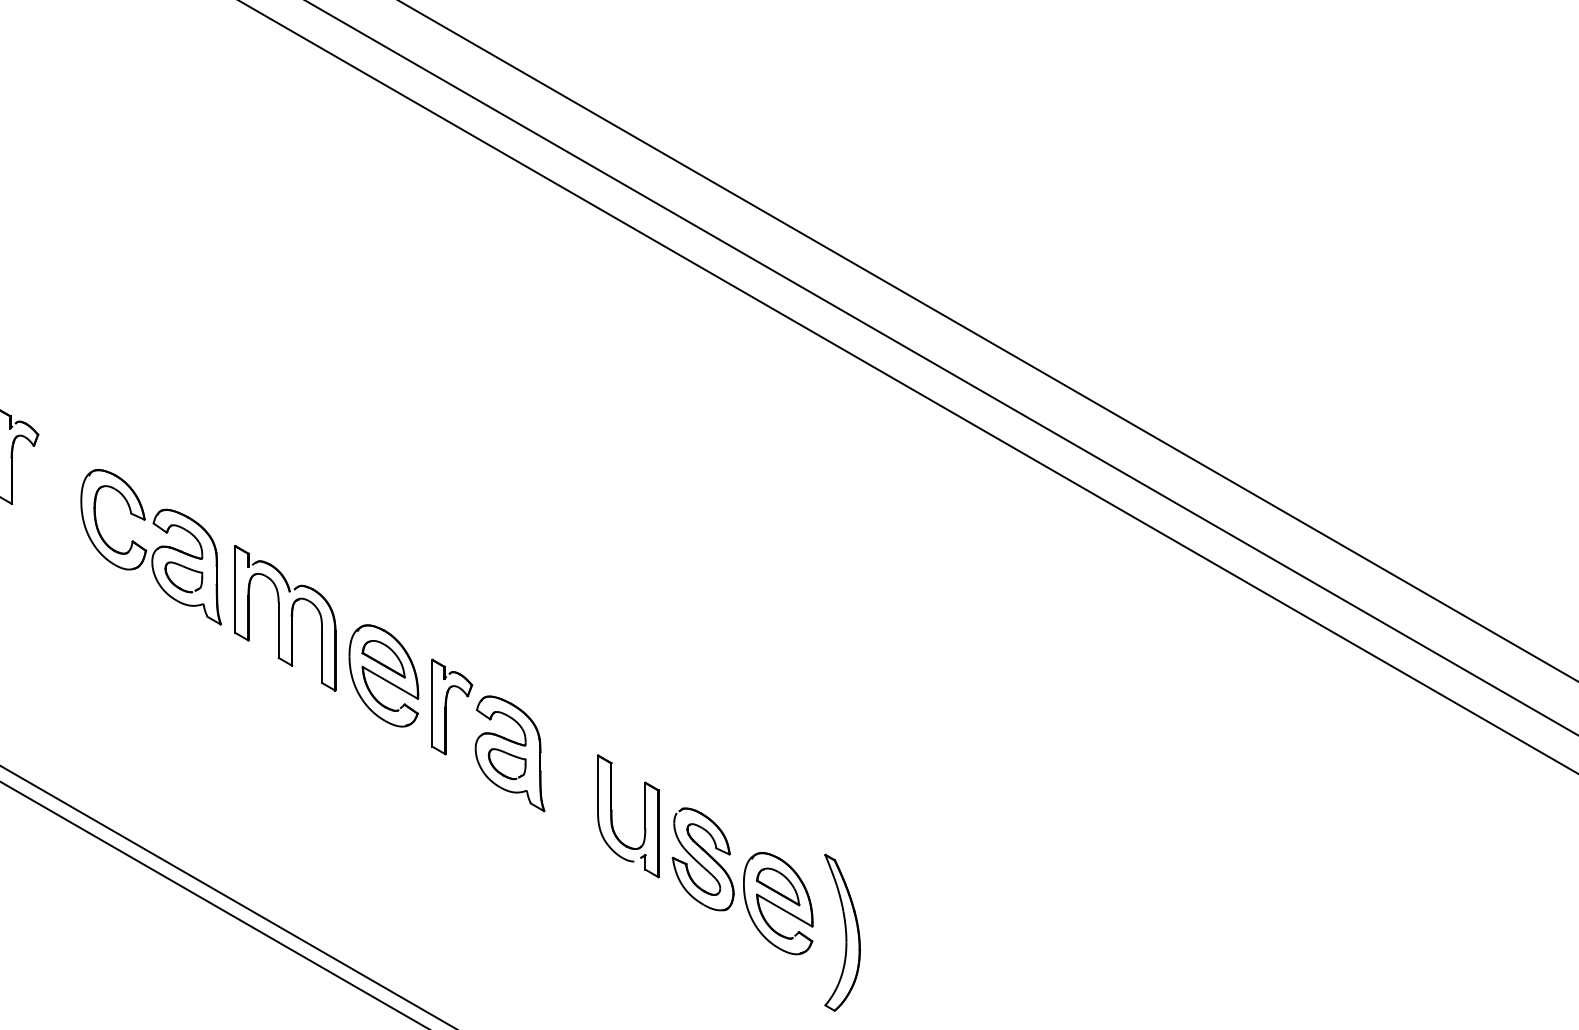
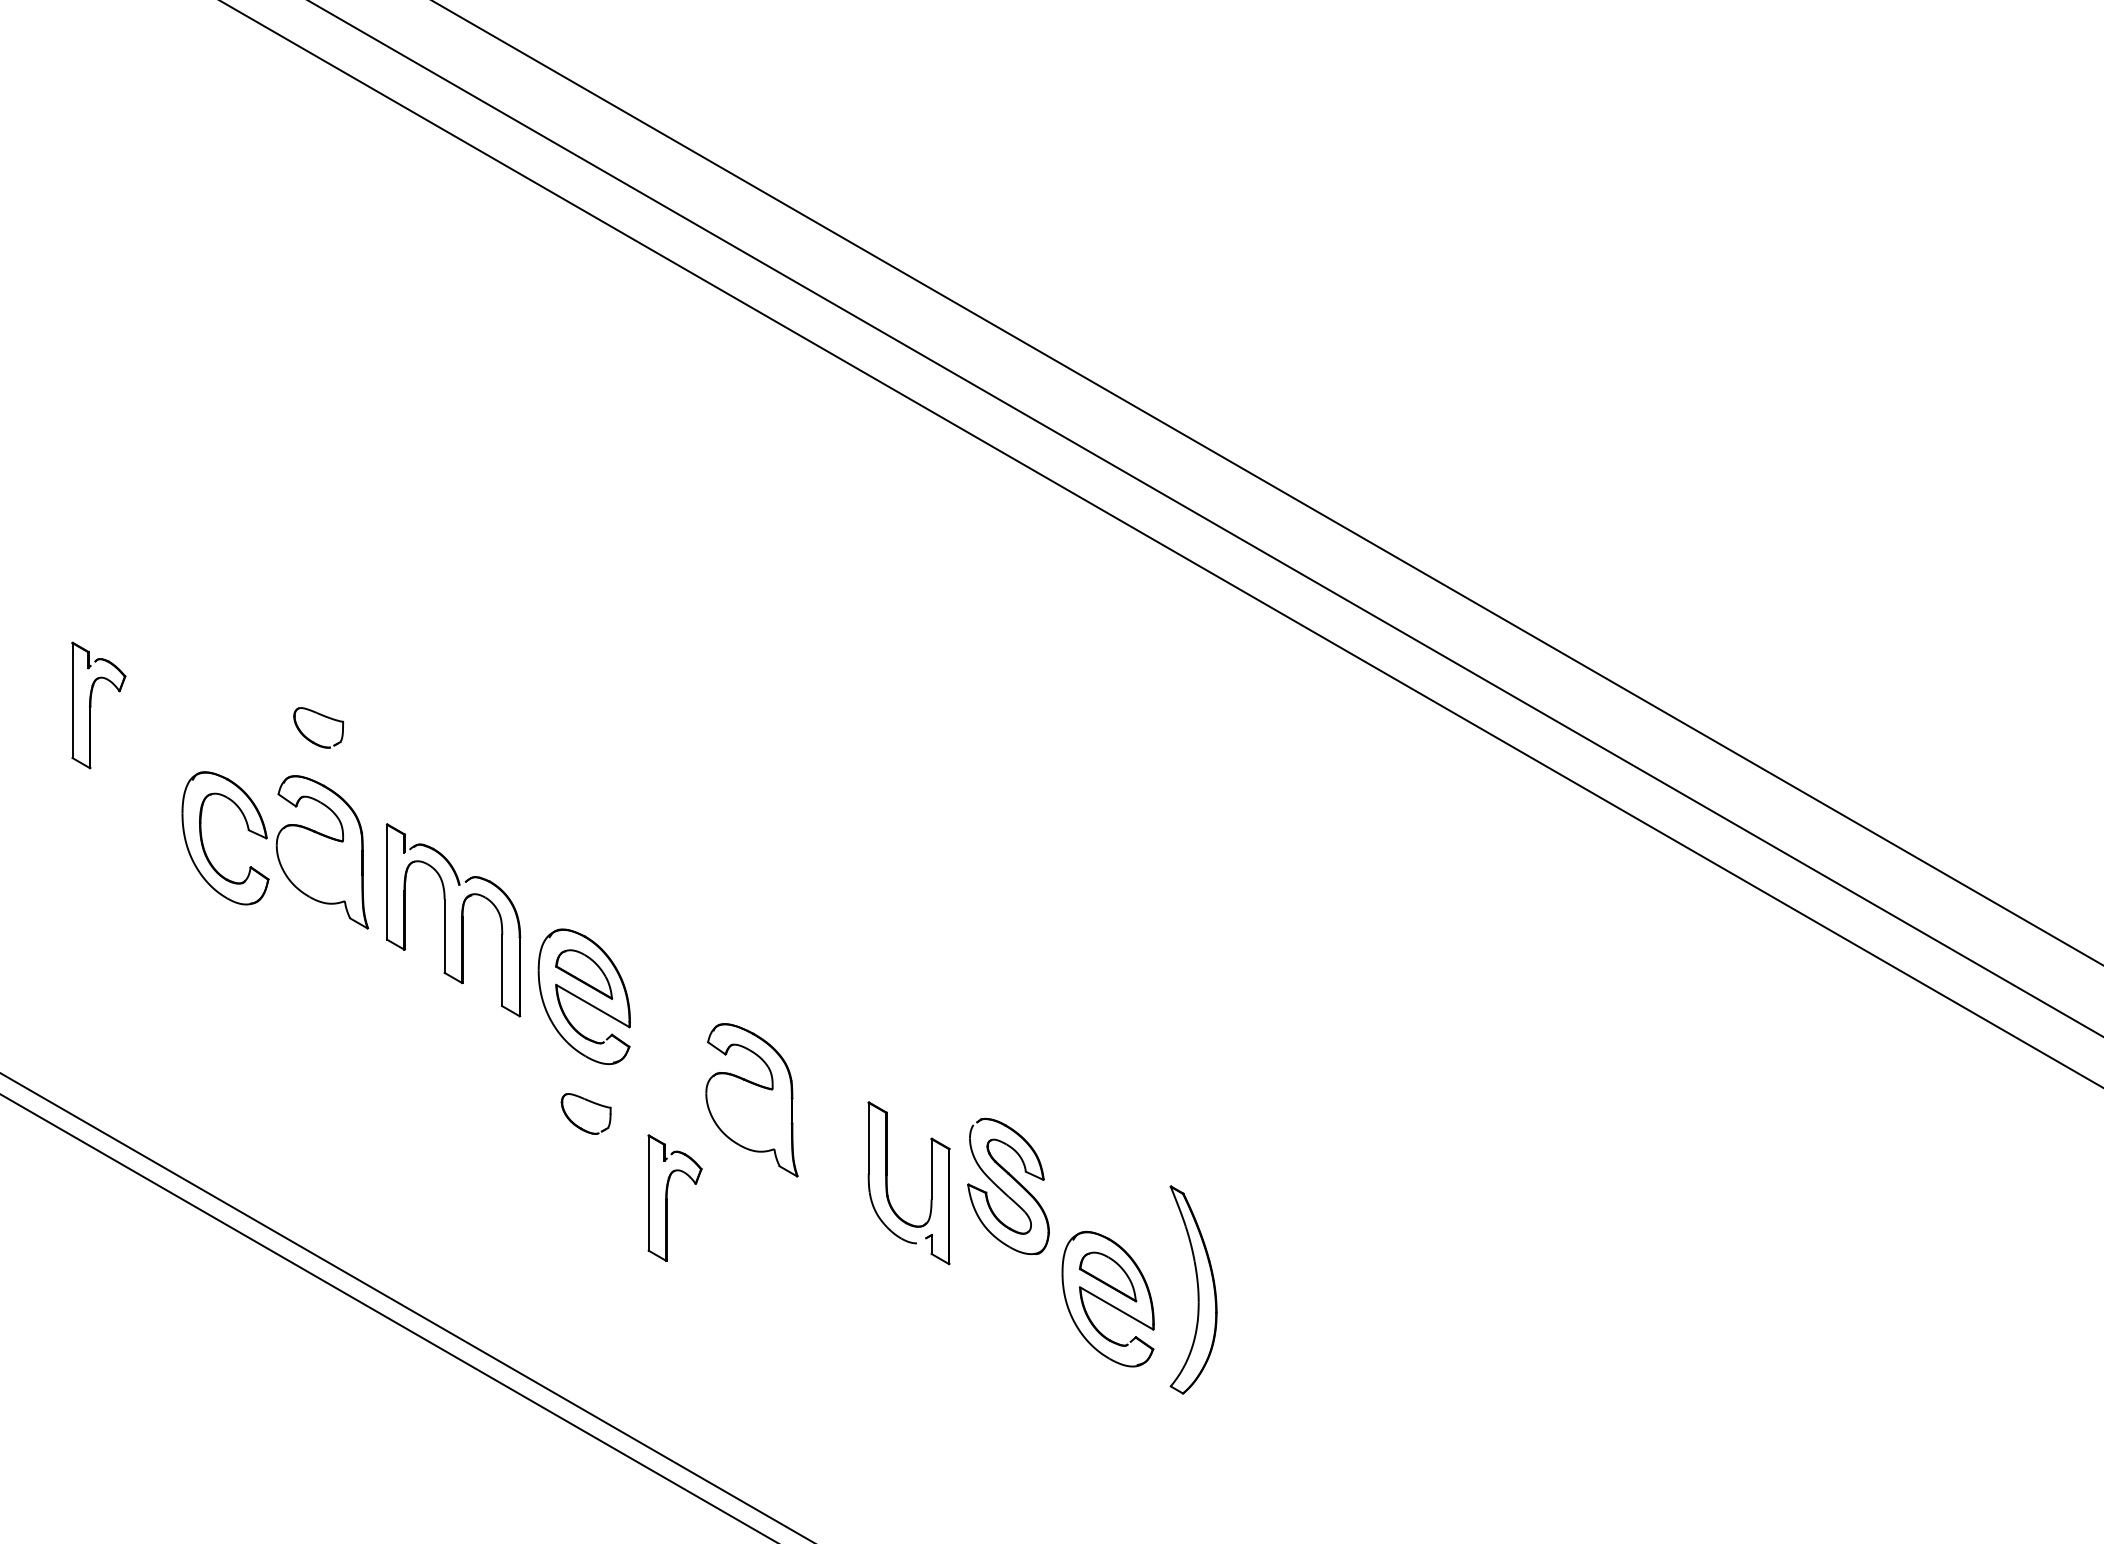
part: (97, 522) -> (203, 842), moved
part: (188, 569) -> (324, 717), moved
part: (446, 706) -> (667, 1197), moved
part: (506, 763) -> (585, 1113), moved
part: (699, 862) -> (1003, 1190), moved
part: (842, 932) -> (1193, 1289), moved

